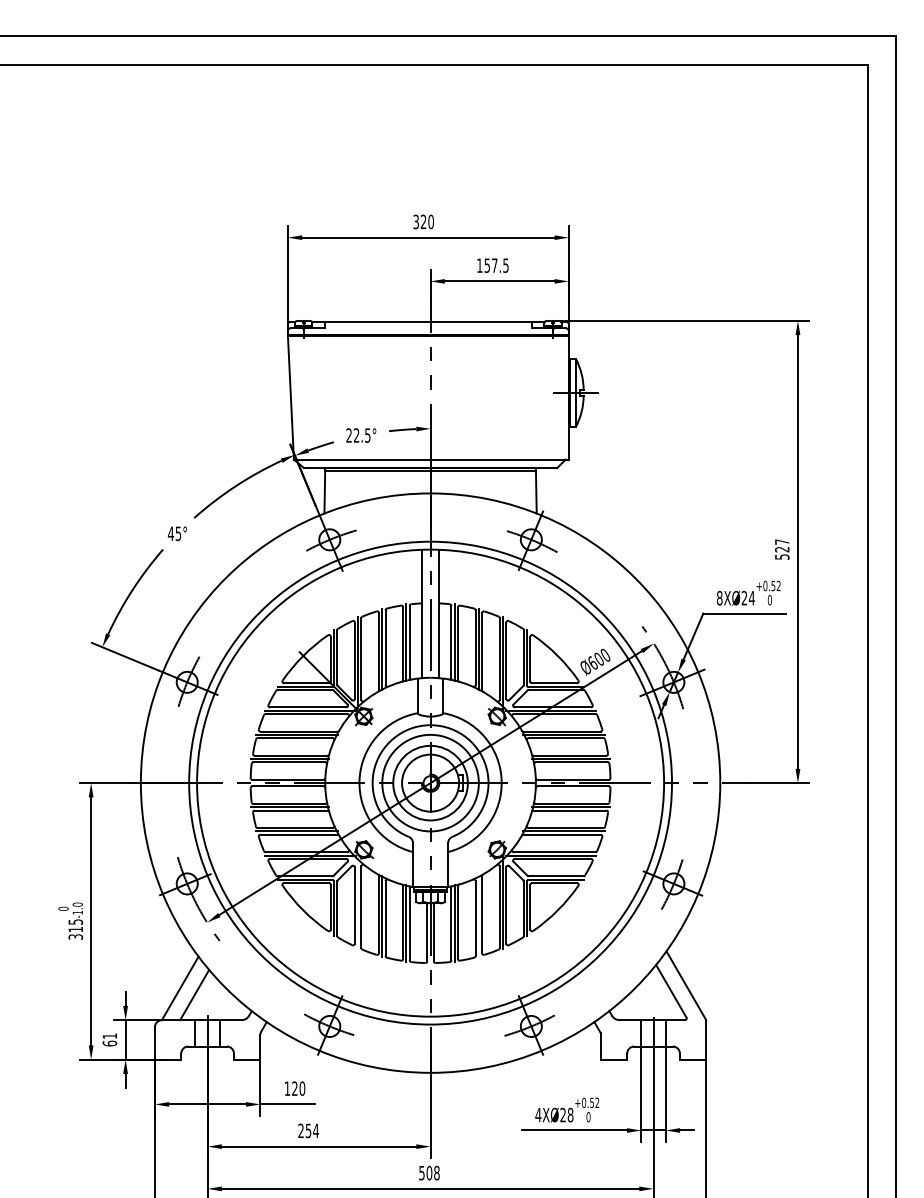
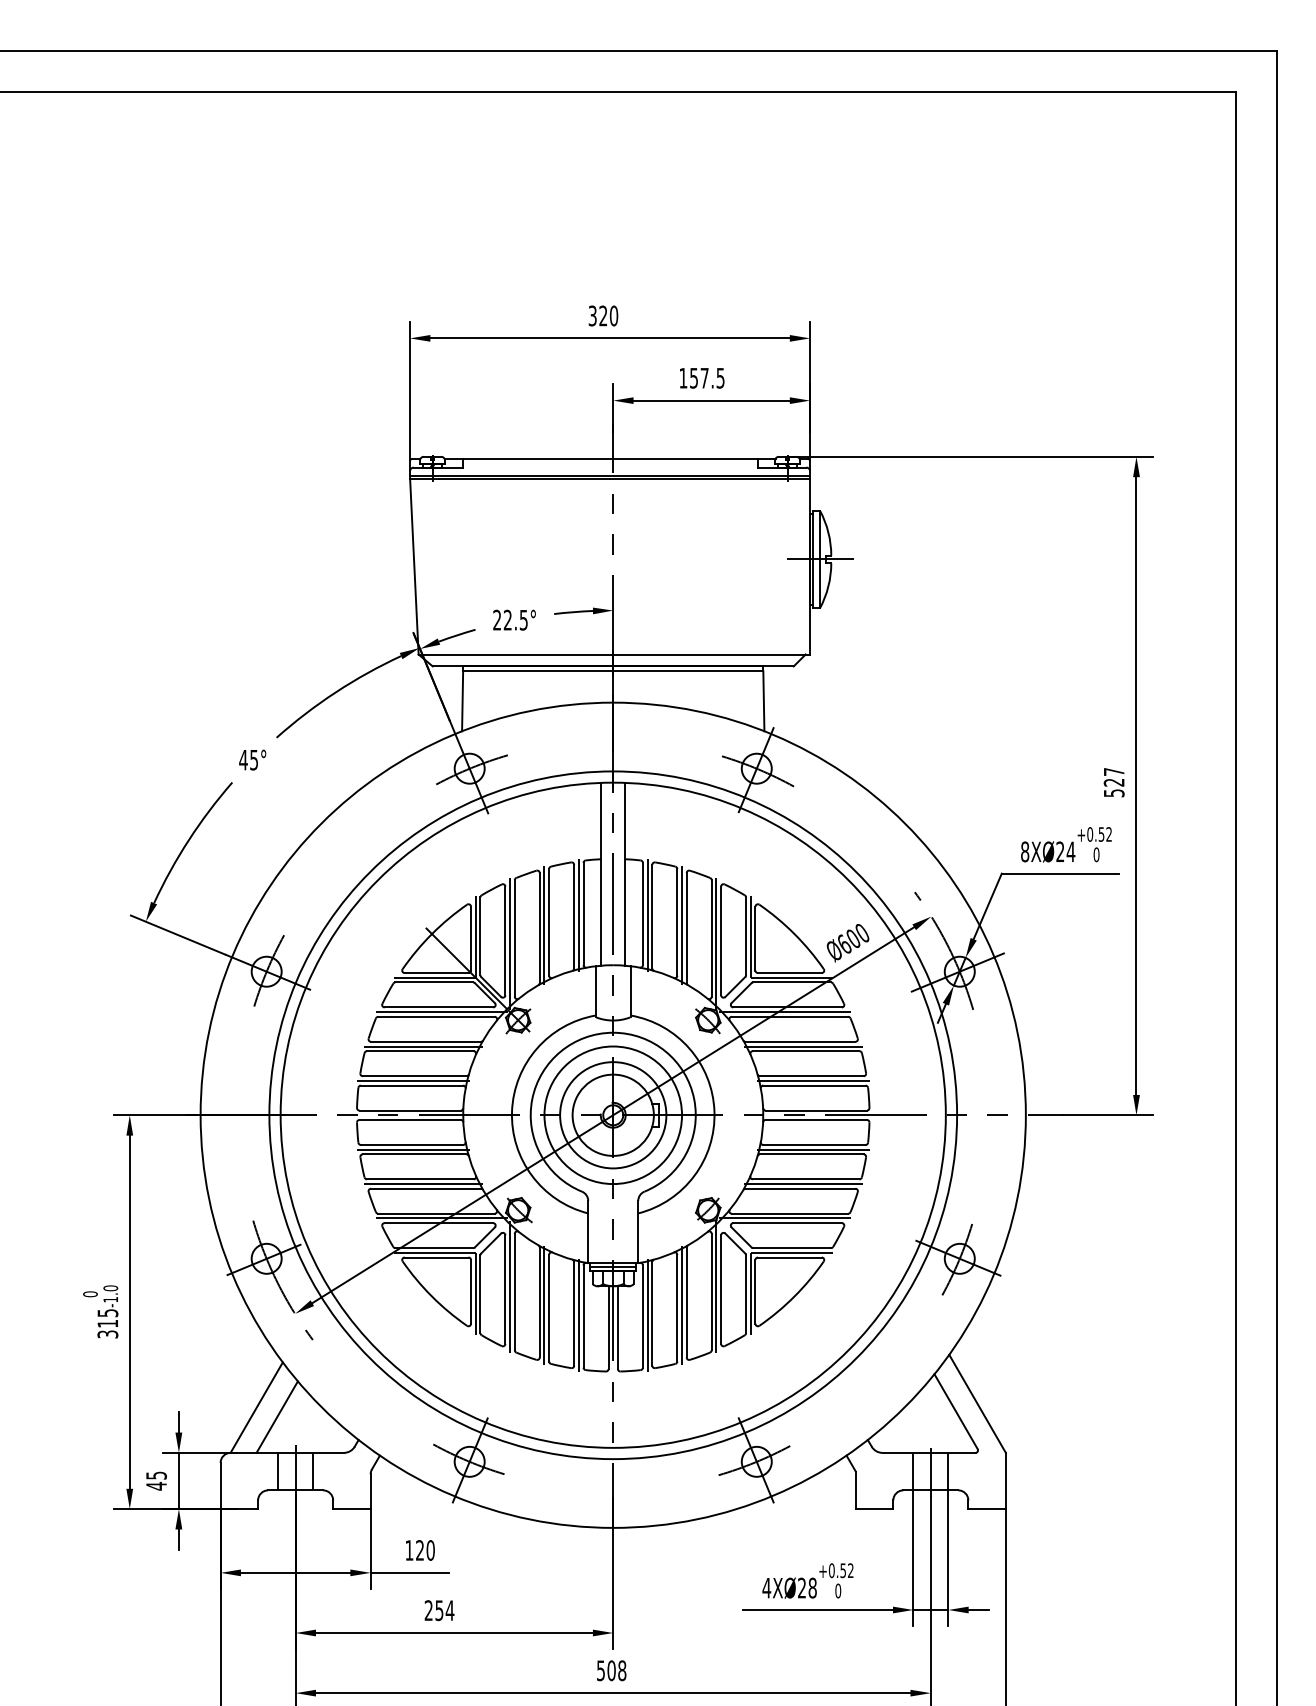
line: (358, 903) -> (510, 1286), added
line: (479, 915) -> (682, 1304), added
text: (109, 1039) -> (156, 1480), 61 -> 45

